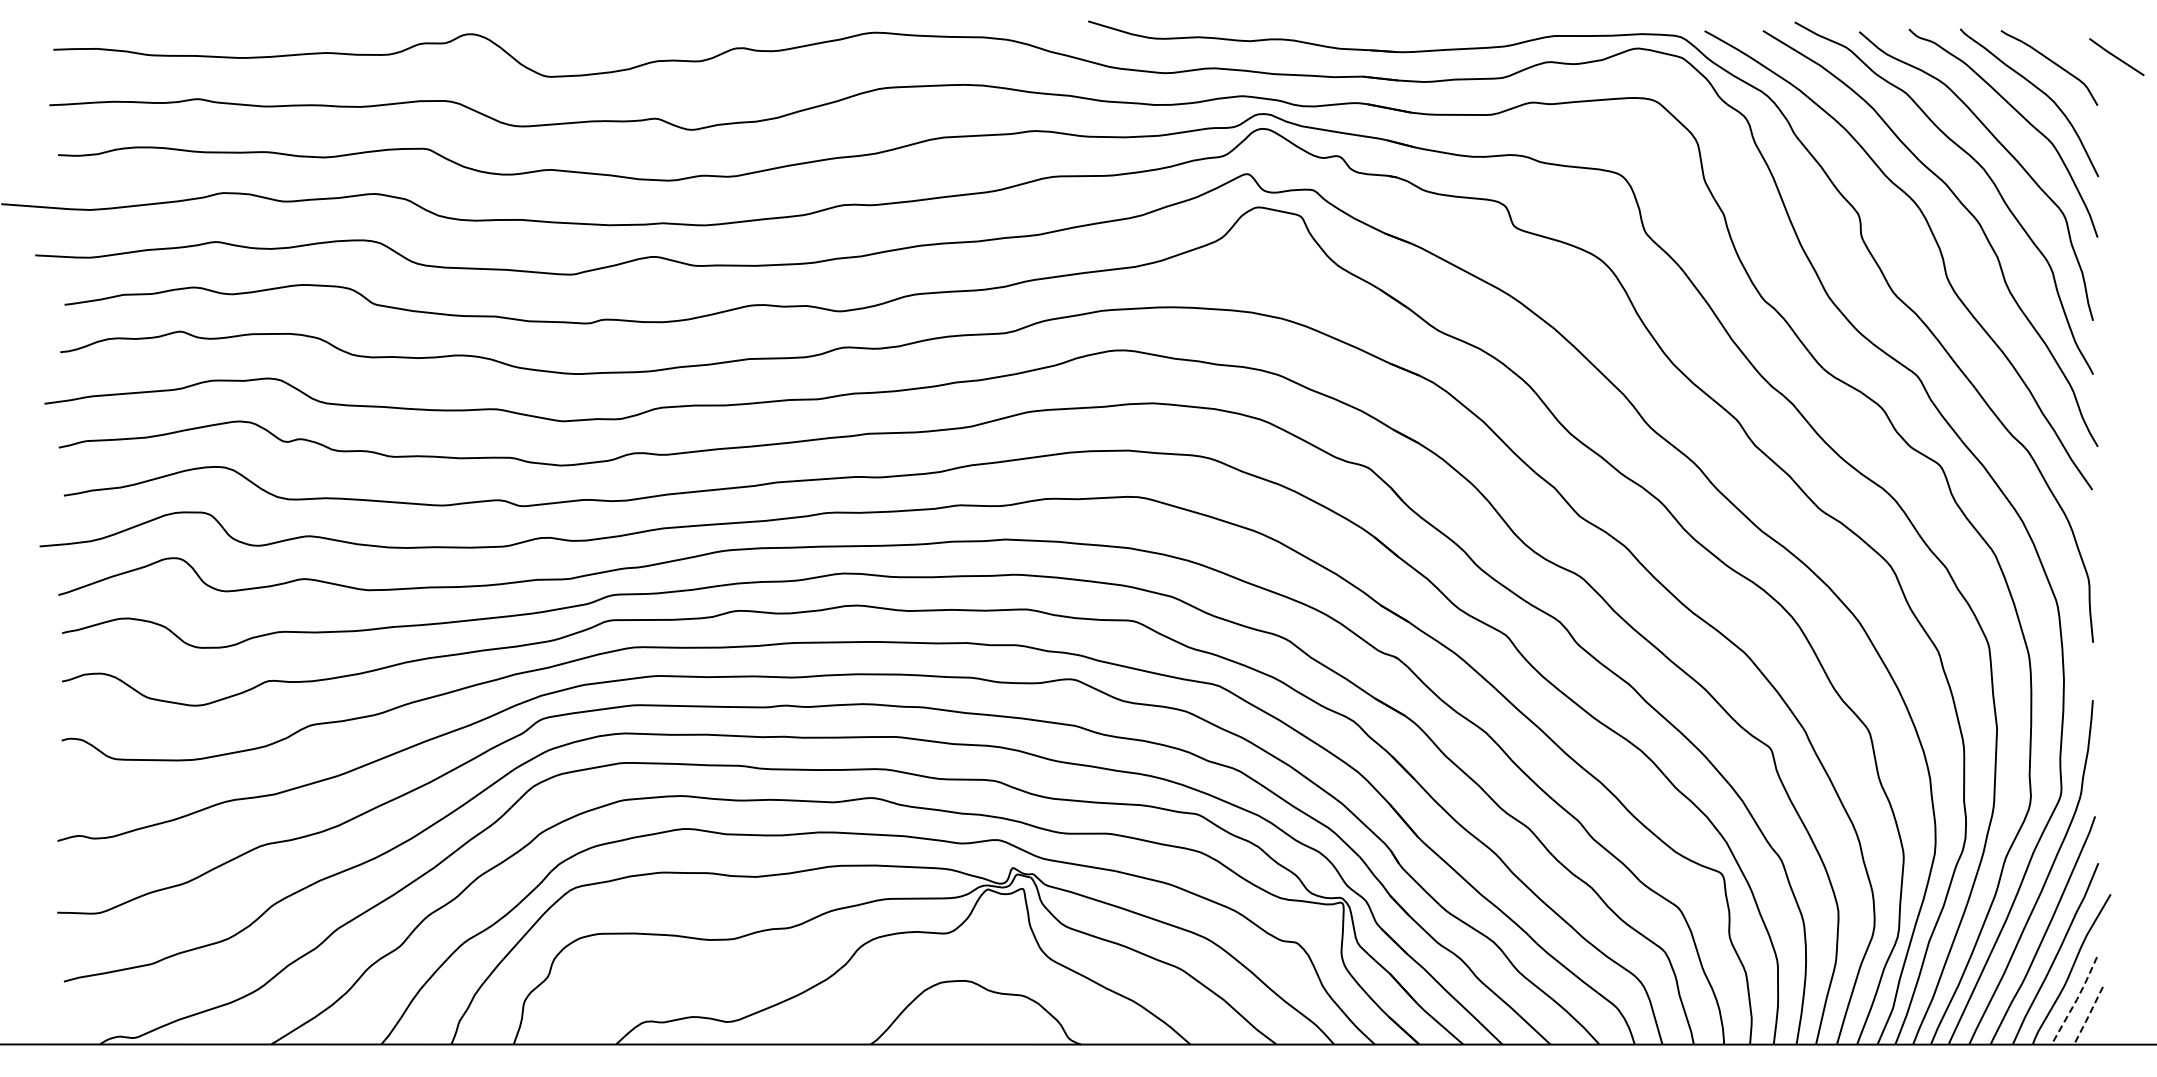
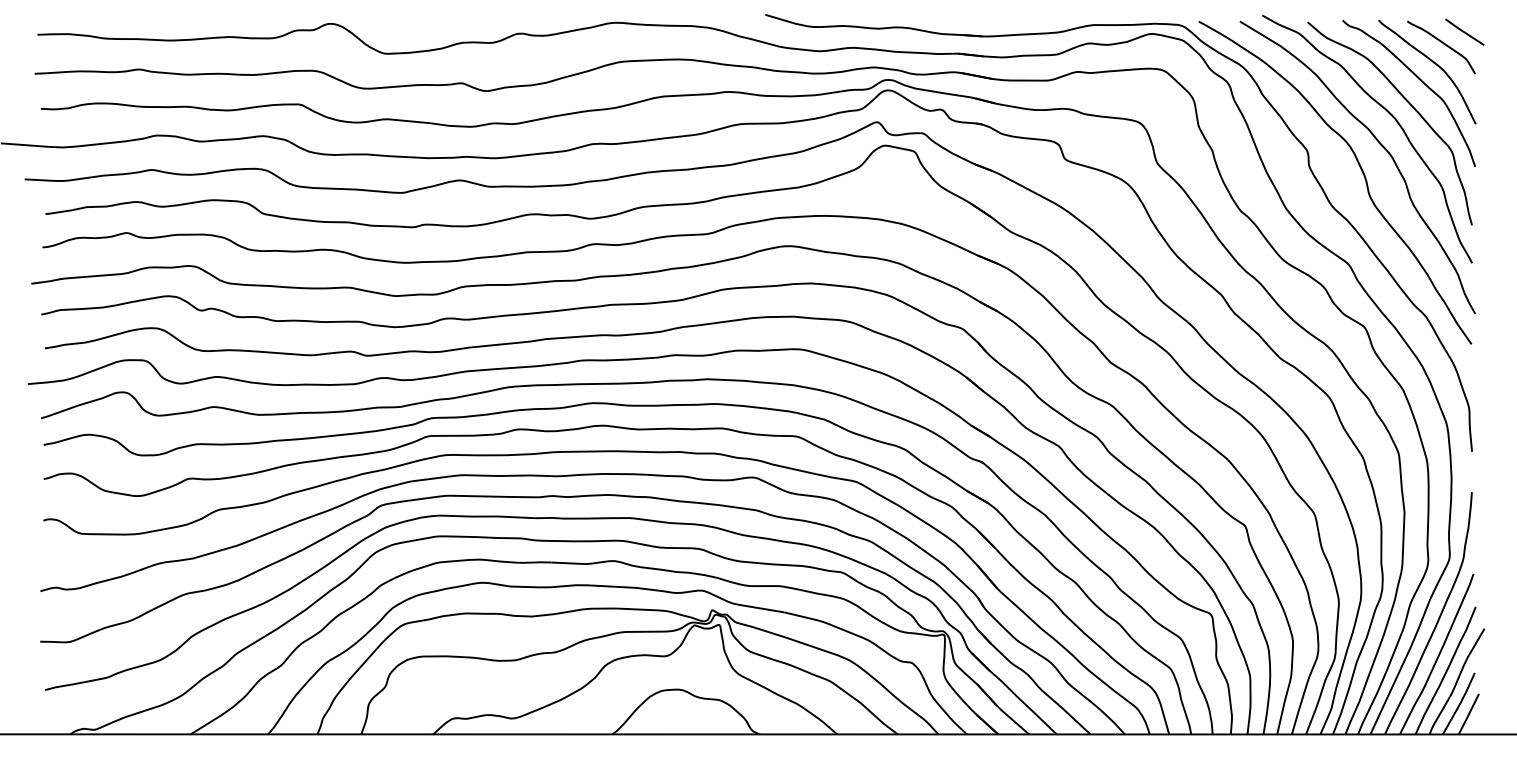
line: (2116, 57) -> (1464, 32), moved
line: (2076, 1000) -> (1460, 703), dashed -> solid
line: (2088, 1016) -> (1468, 714), dashed -> solid

